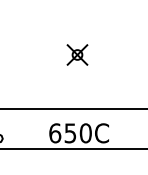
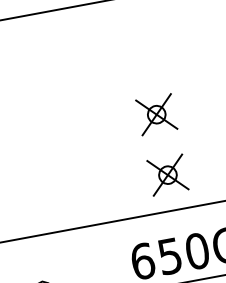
part: (77, 88) -> (167, 174), added

